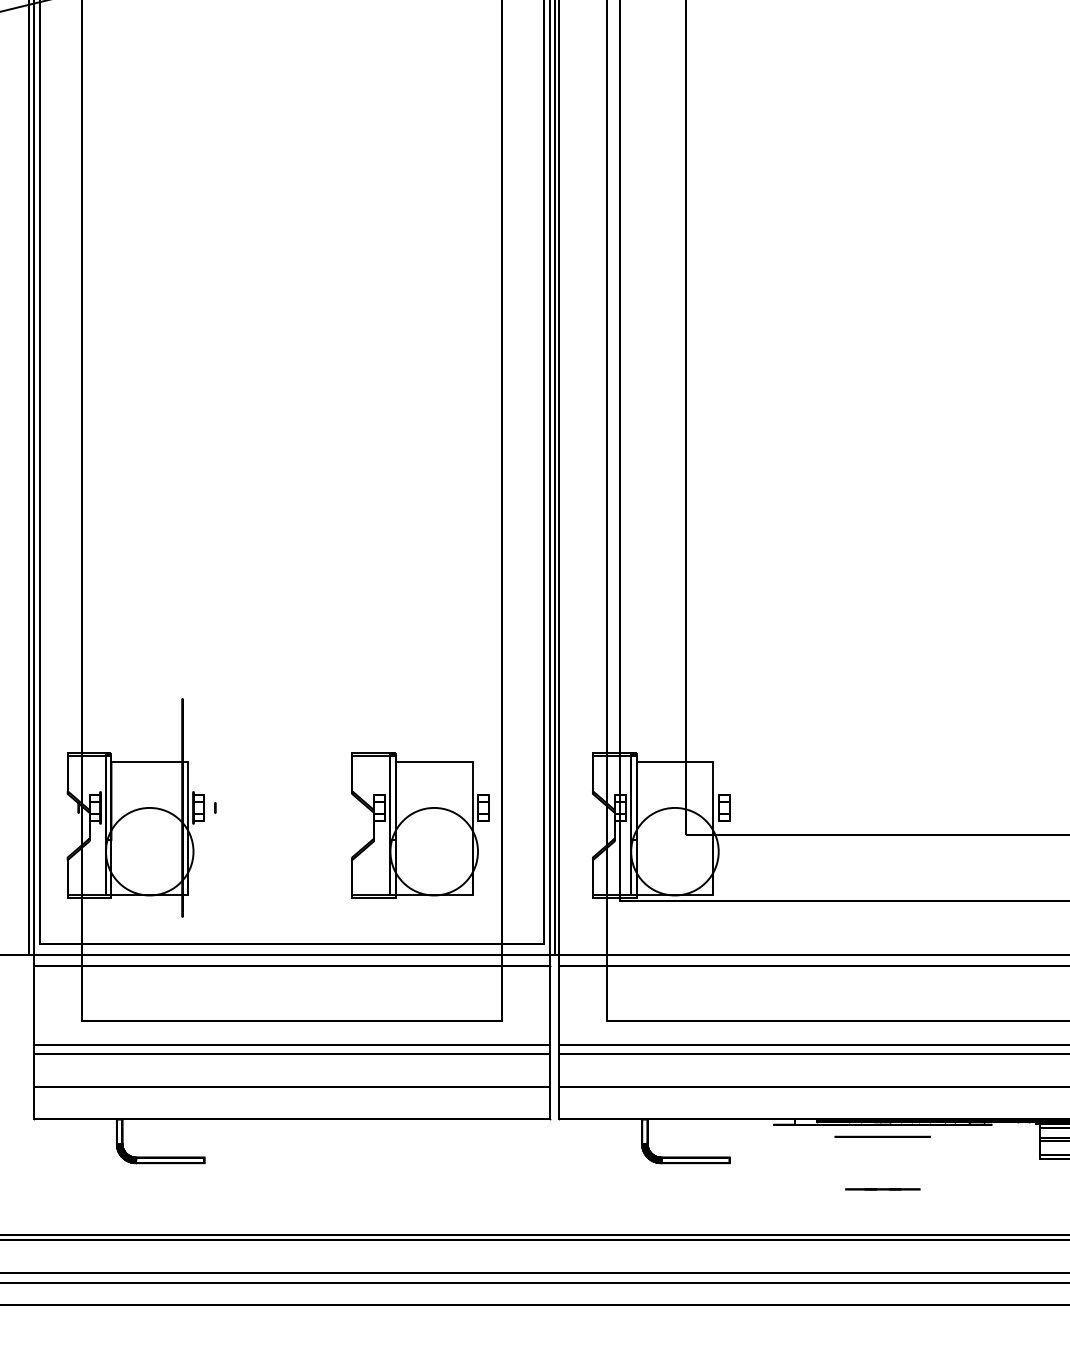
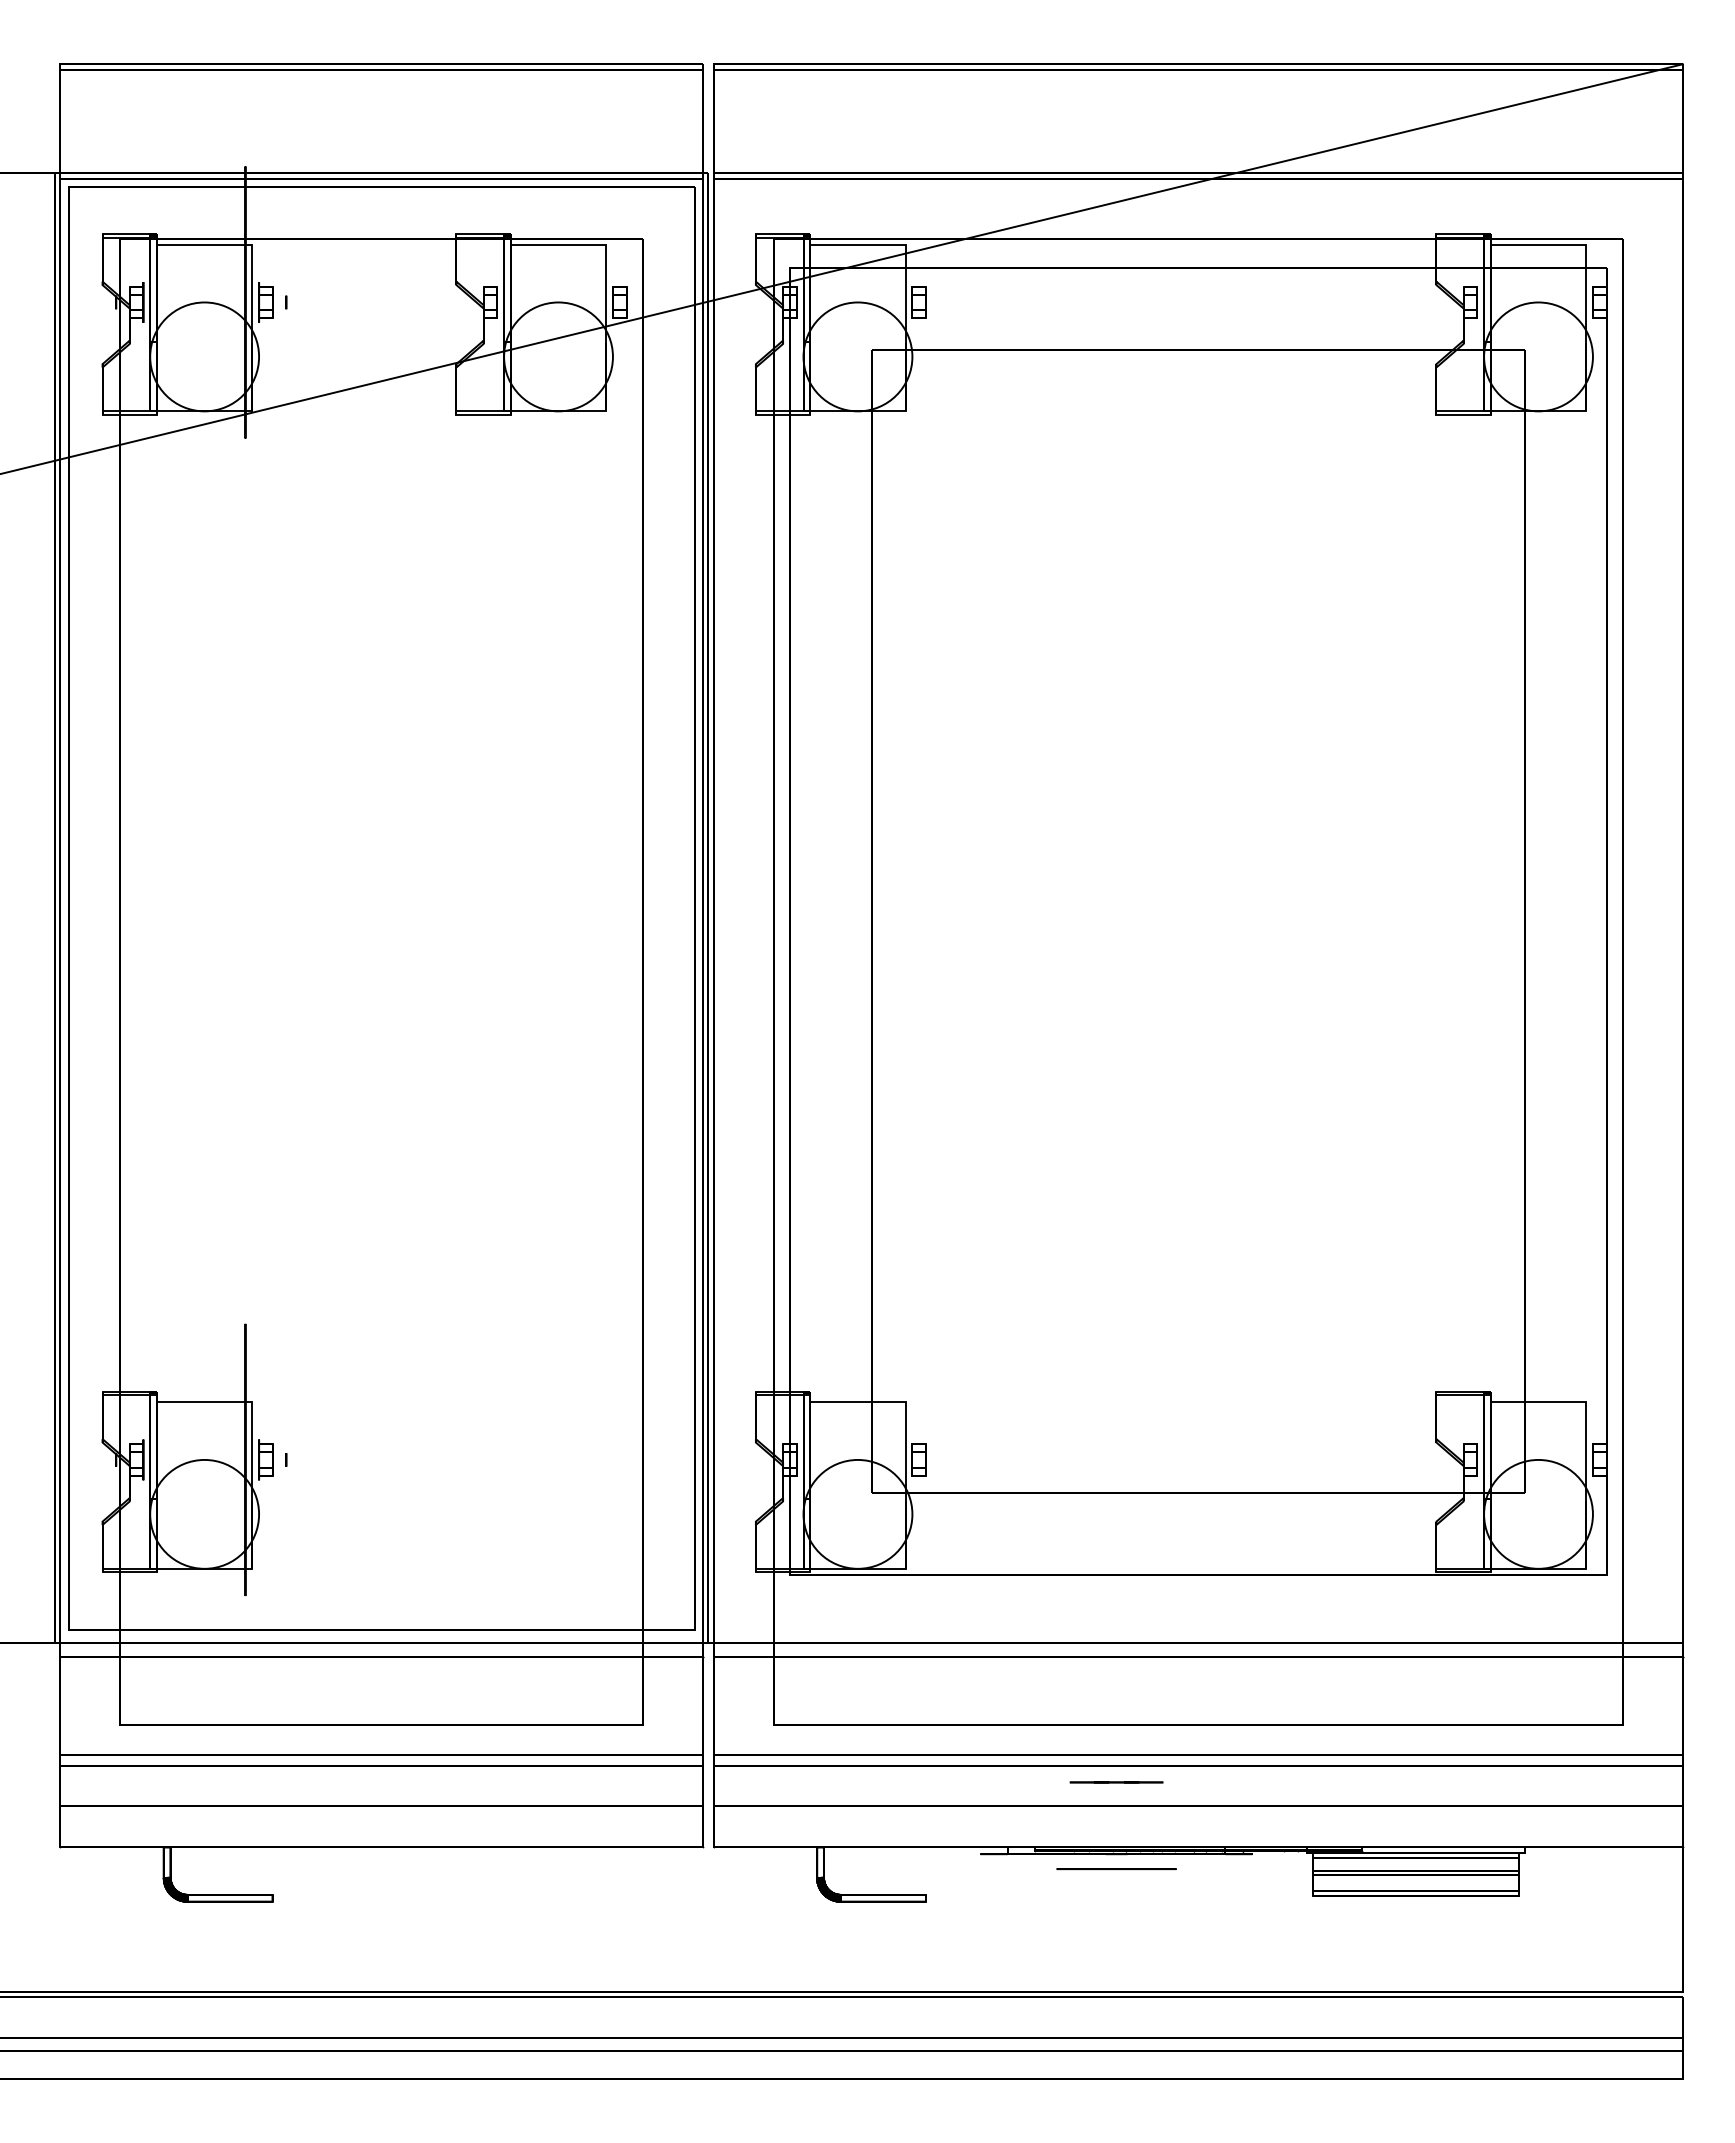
part: (420, 825) -> (541, 1481), removed
line: (882, 1189) -> (1116, 1782), moved

